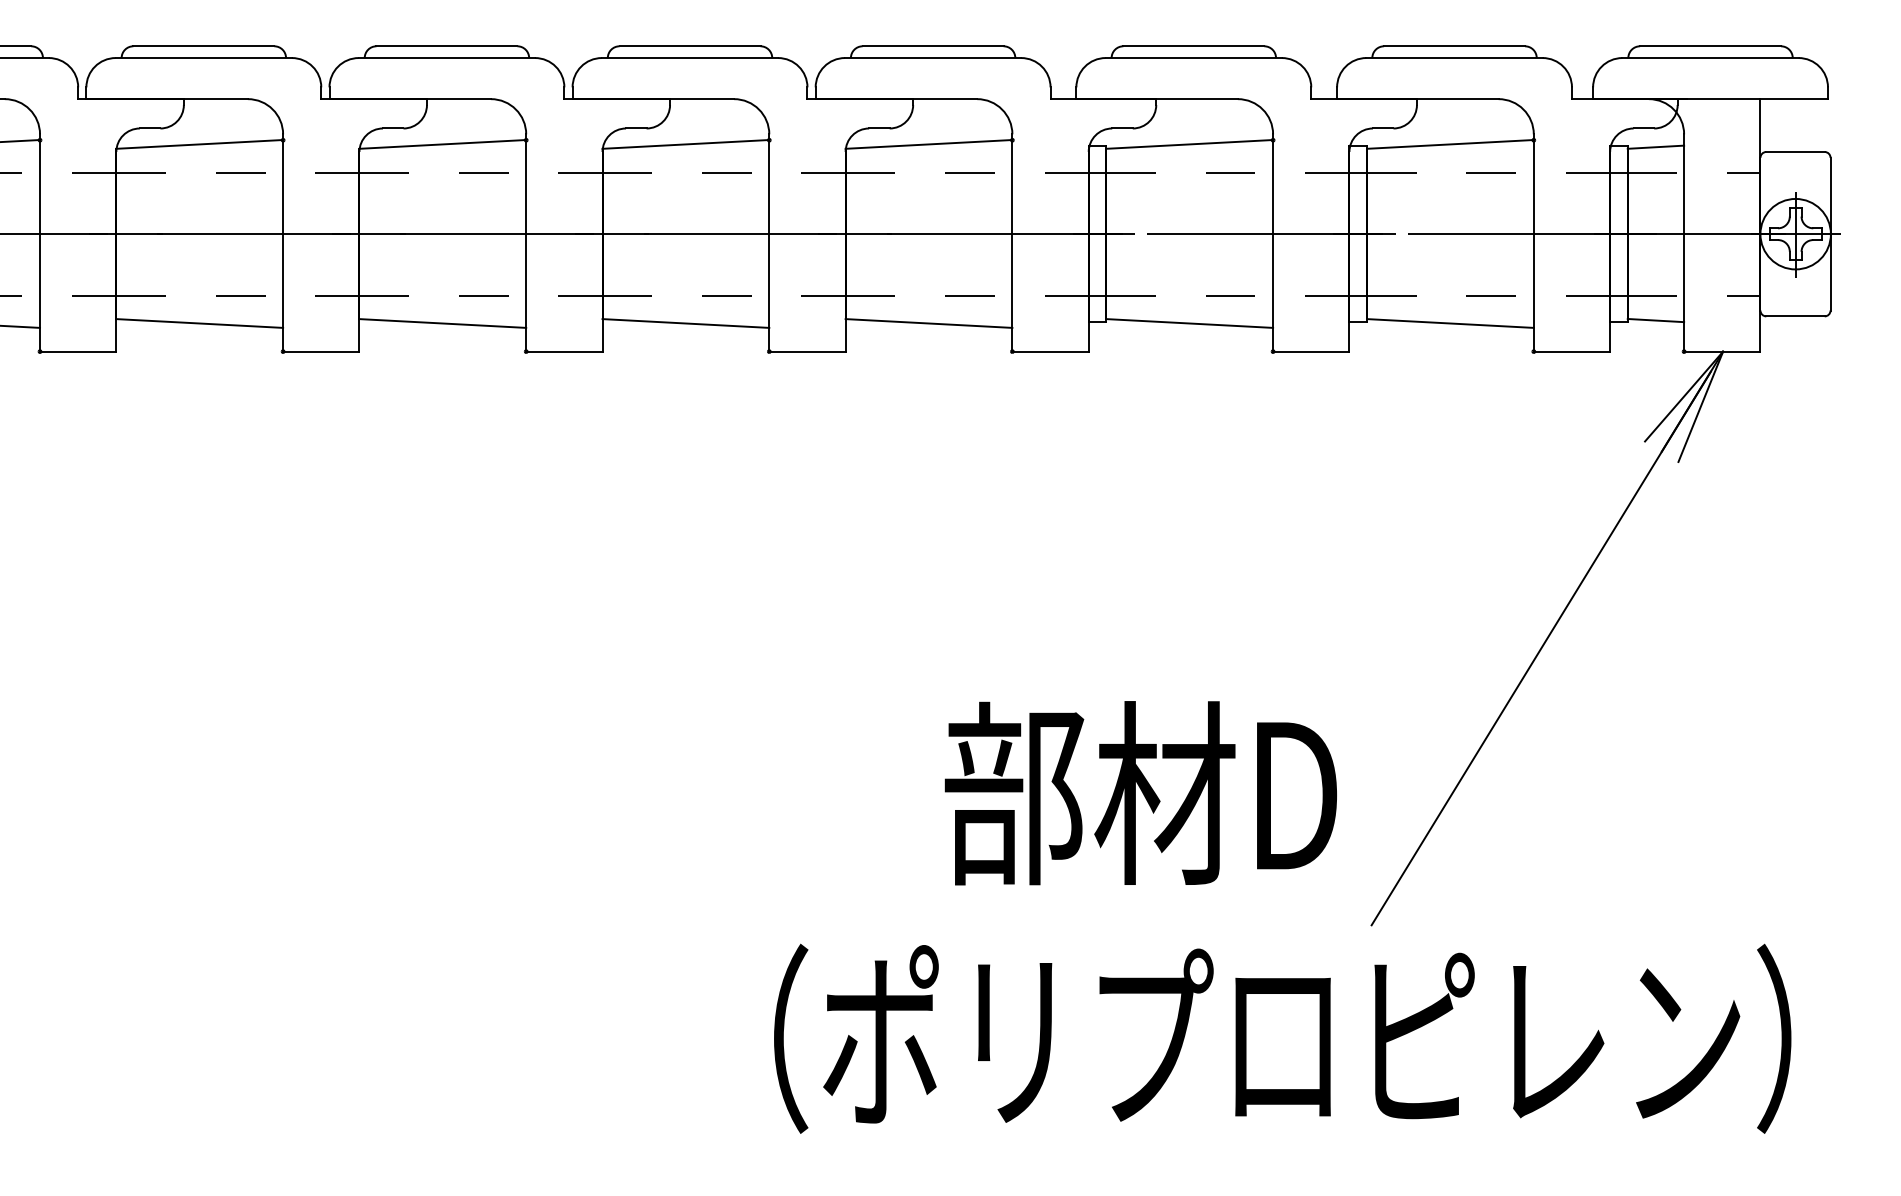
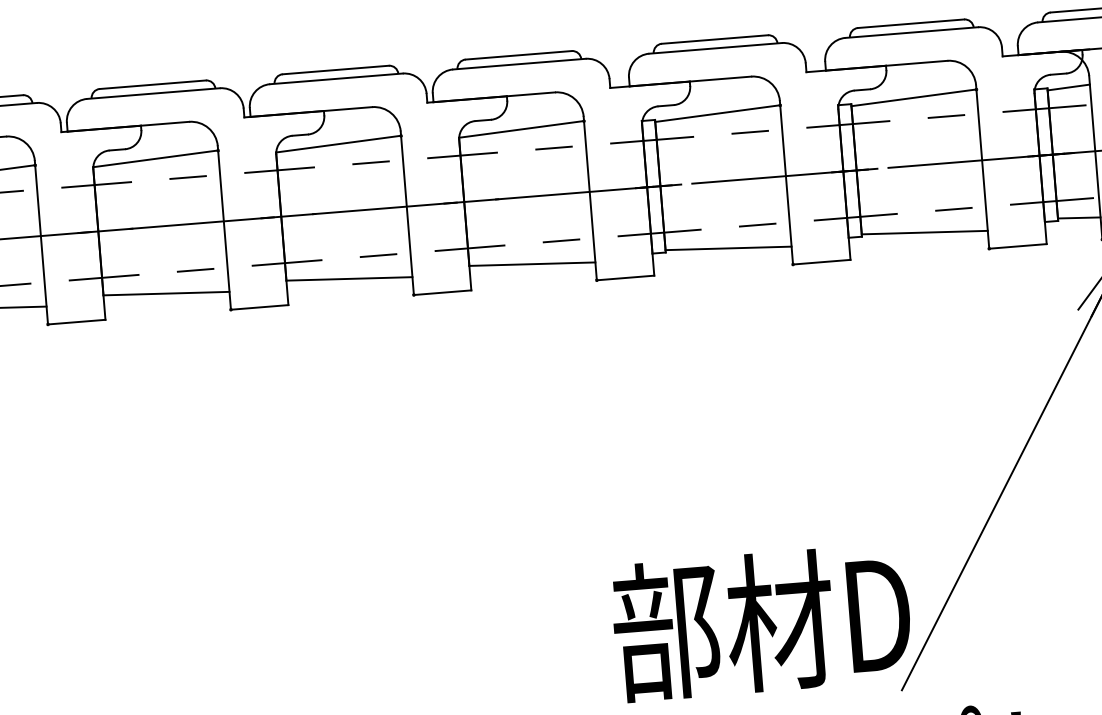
text: (1140, 793) -> (761, 622), moved

